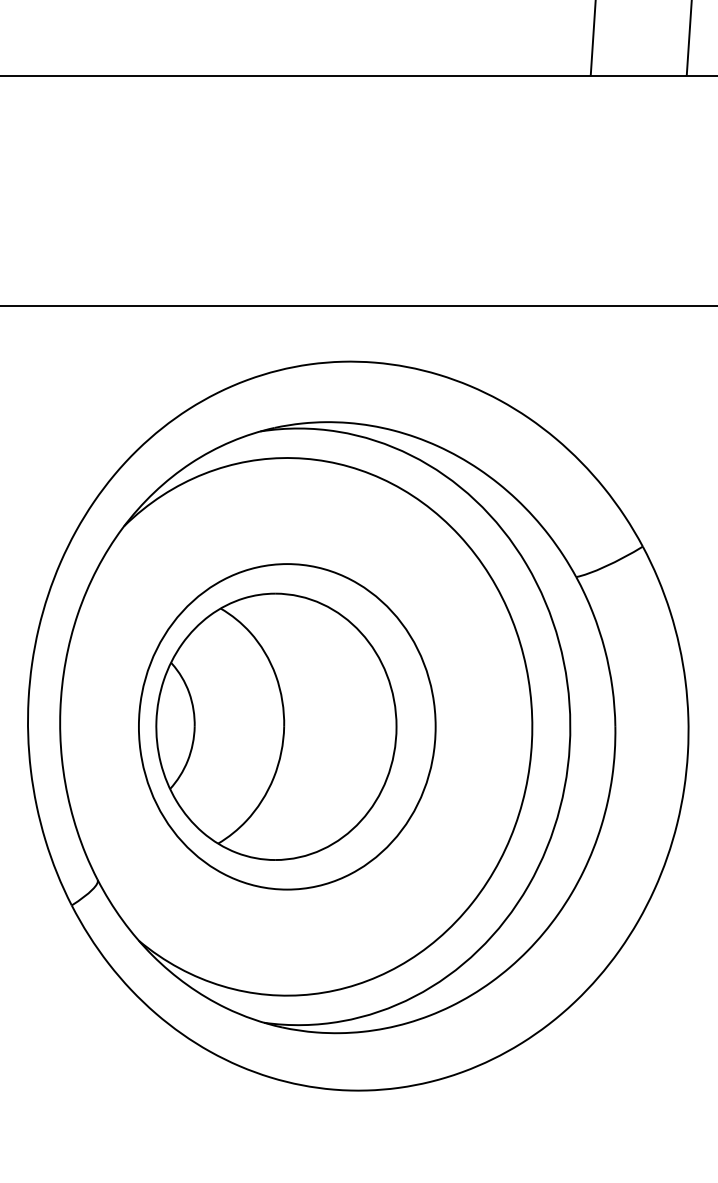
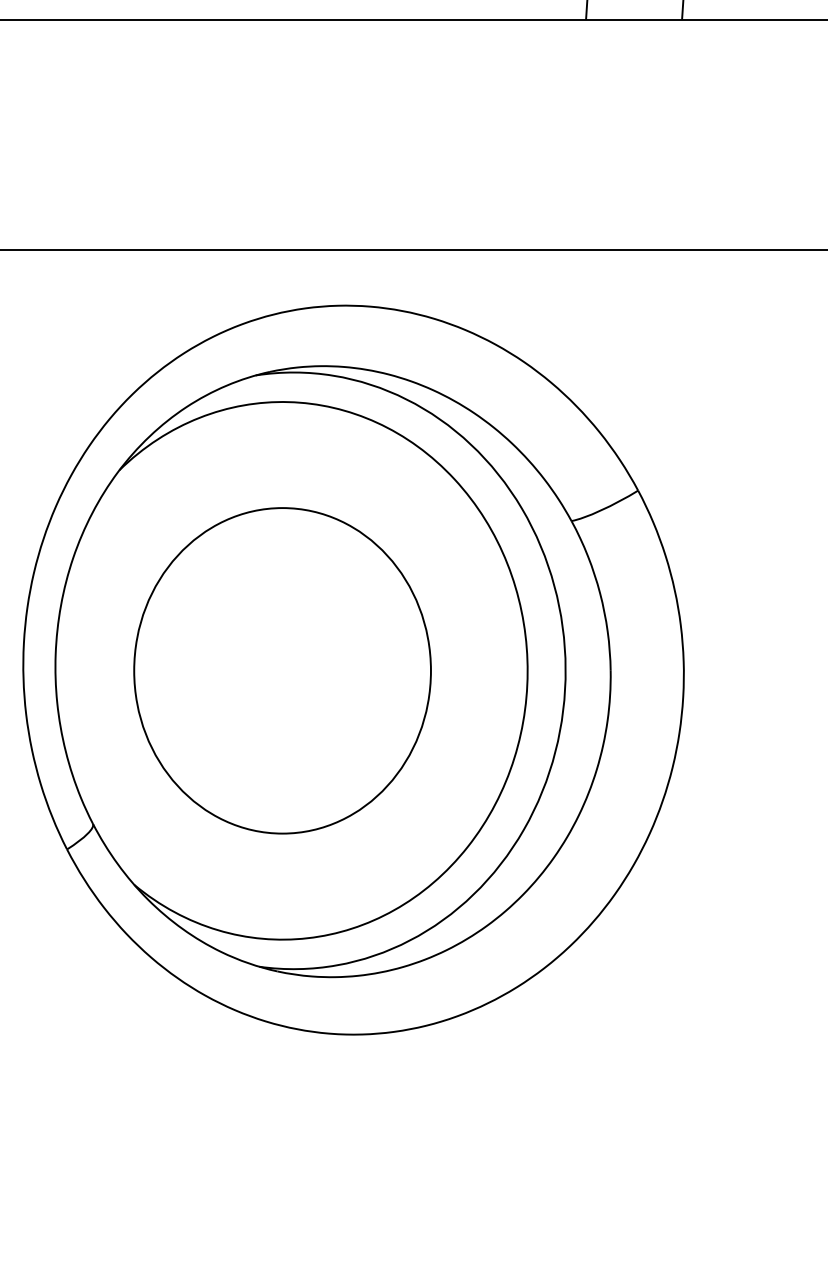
part: (276, 726) -> (271, 670), removed

